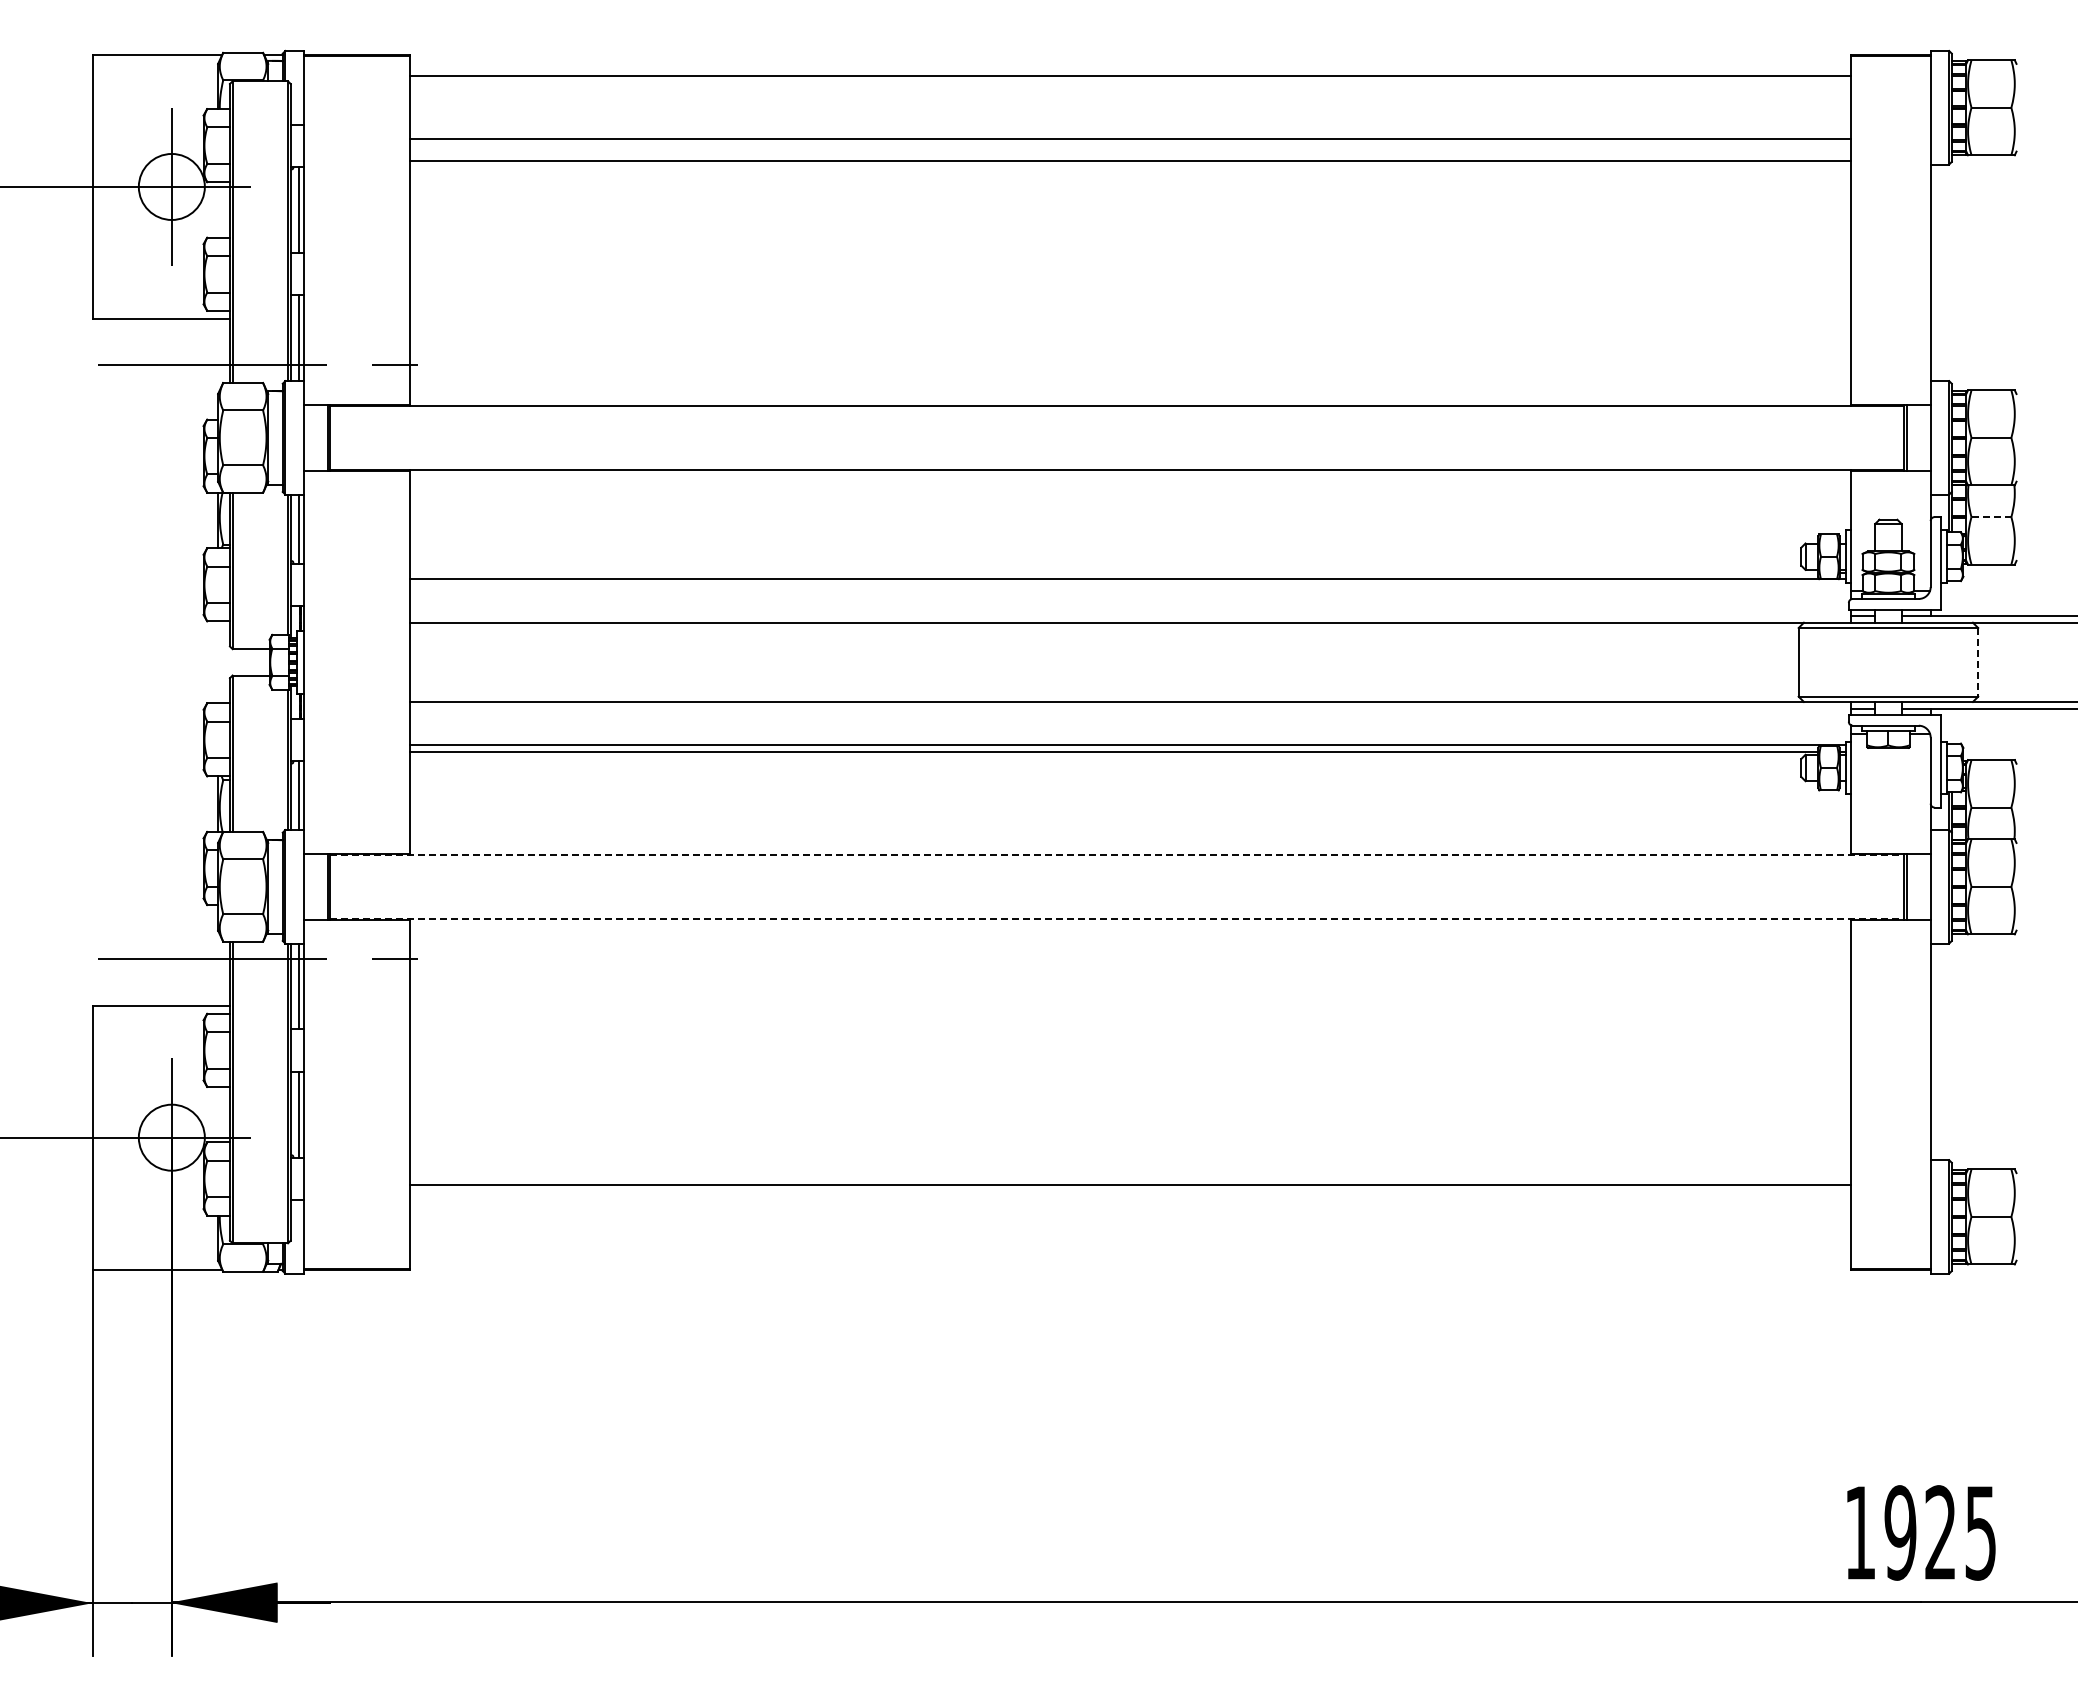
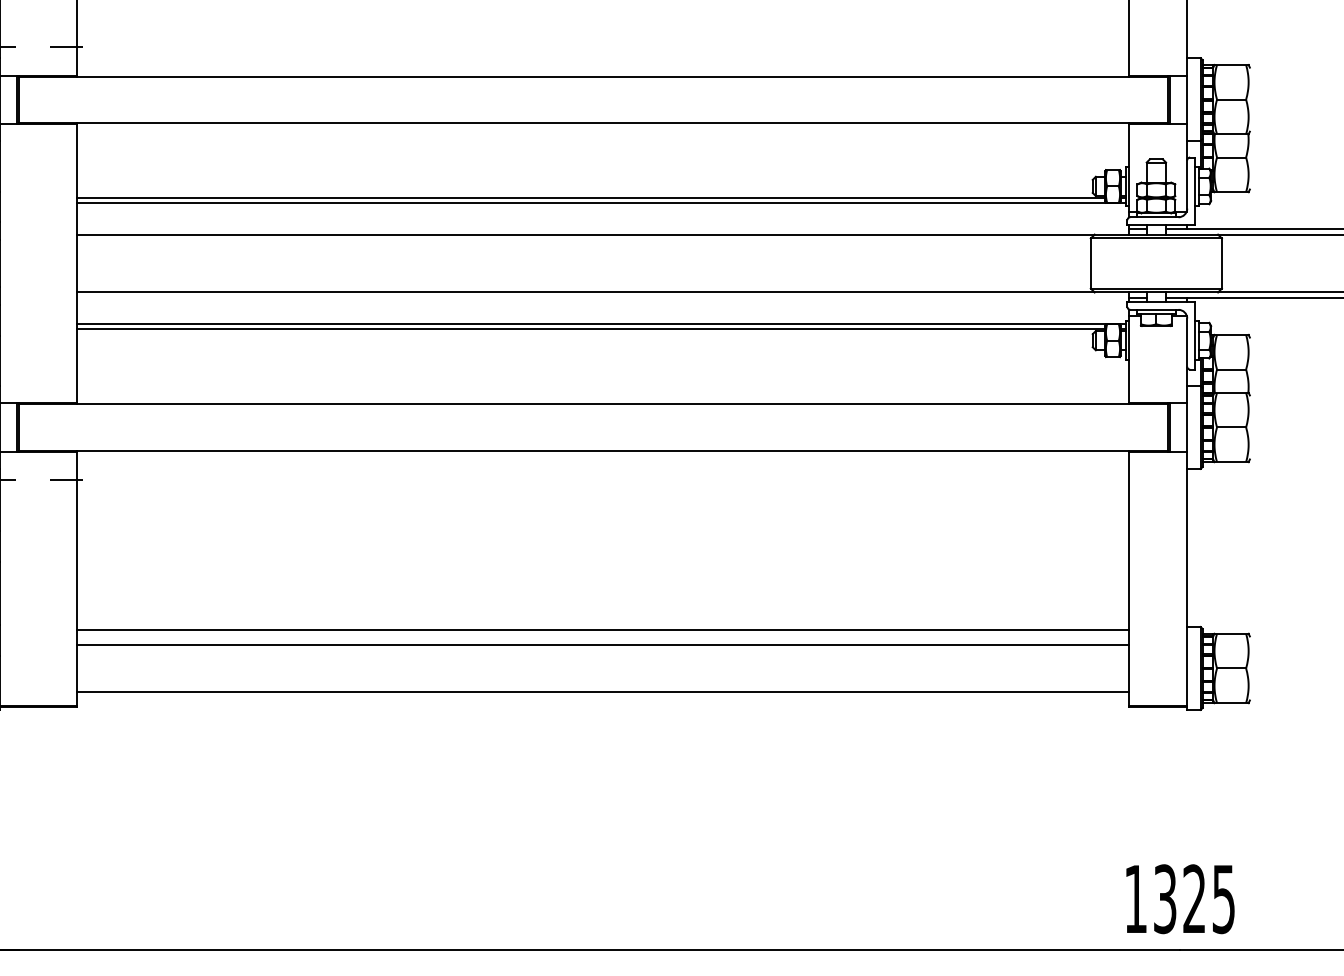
line: (1991, 517) -> (1231, 157), dashed -> solid
line: (1113, 572) -> (590, 197), added
line: (1978, 662) -> (1222, 263), dashed -> solid
line: (1117, 855) -> (593, 404), dashed -> solid
line: (1117, 918) -> (593, 450), dashed -> solid
line: (1130, 1164) -> (603, 630), added
line: (1130, 1248) -> (603, 691), added
text: (1900, 1532) -> (1165, 898), 1925 -> 1325

